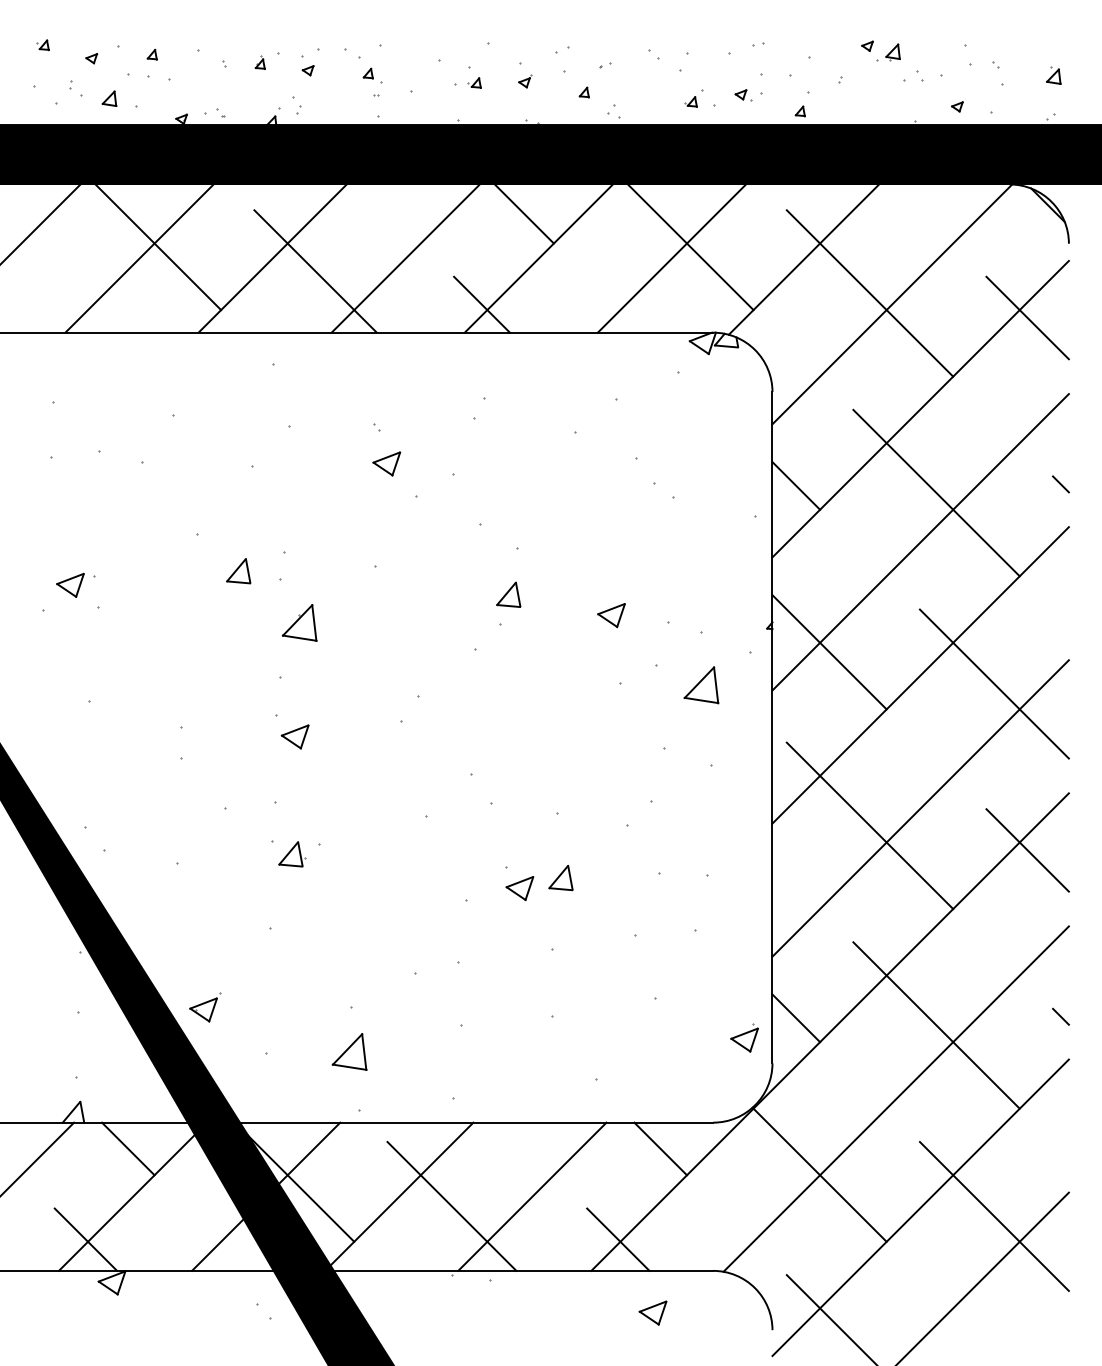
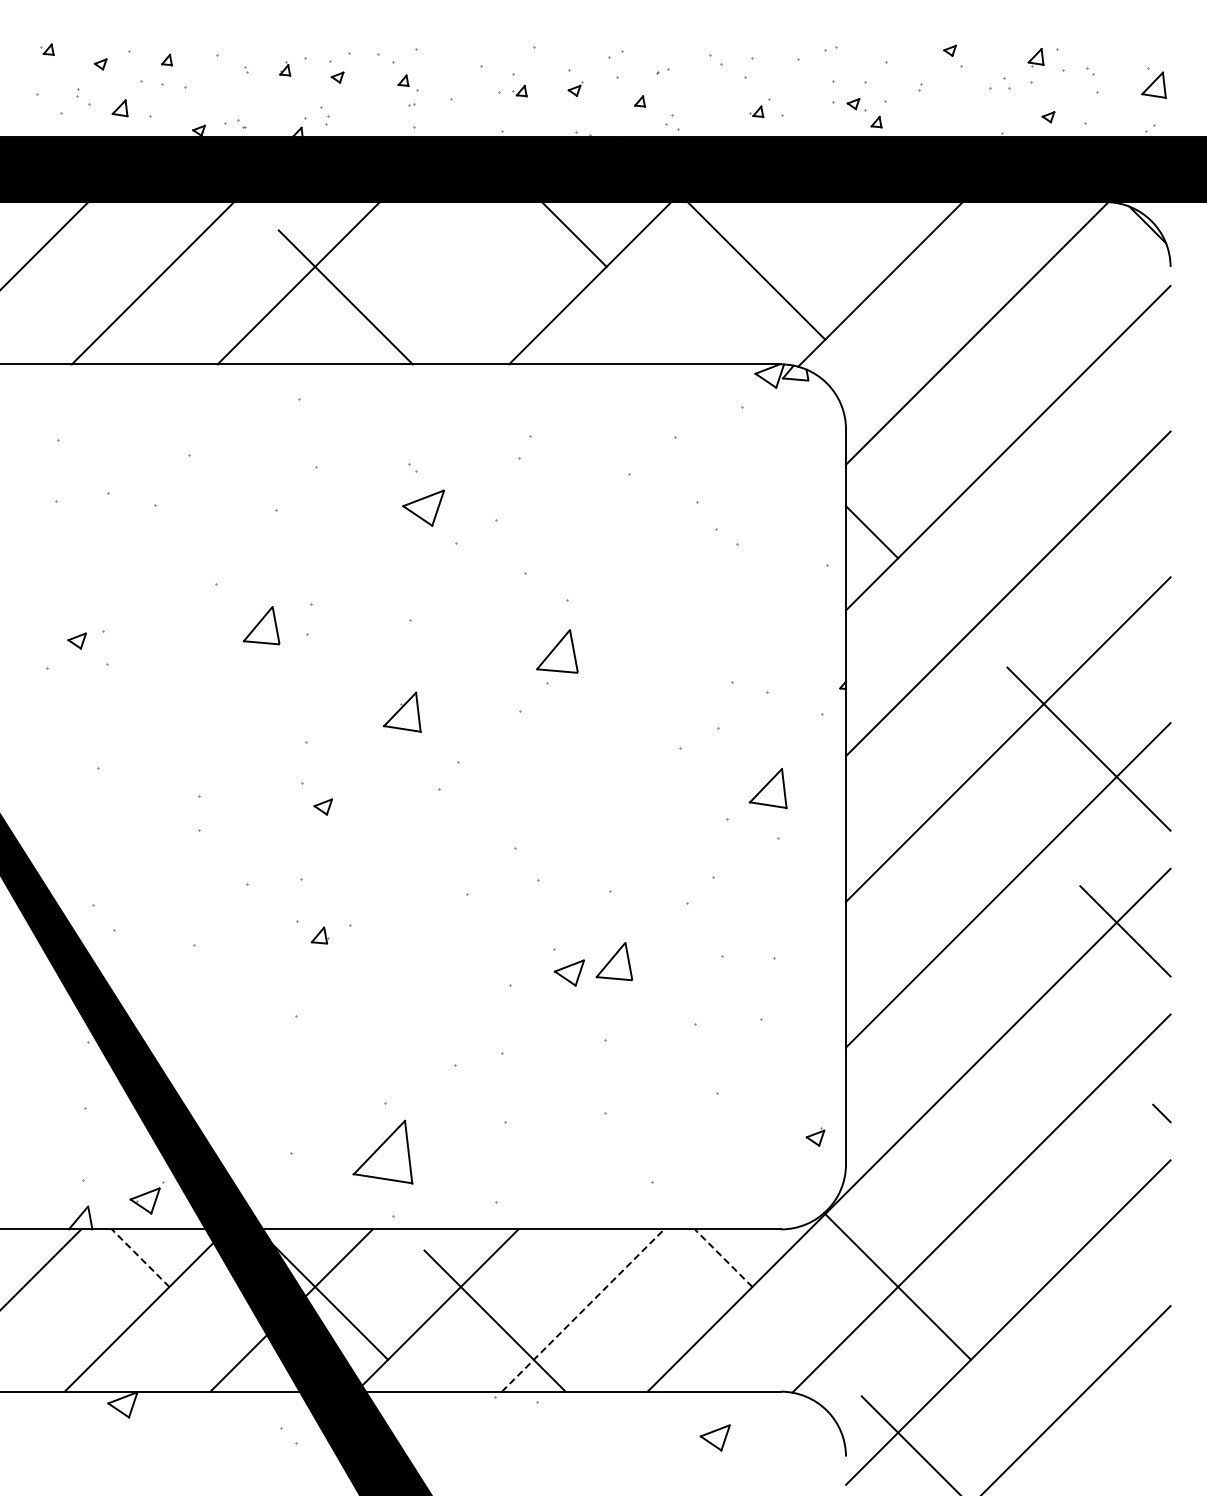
part: (892, 52) -> (1035, 57), moved
part: (1053, 75) -> (1153, 82), size x1.6
part: (743, 95) -> (856, 104), moved
line: (158, 246) -> (173, 270), removed
line: (405, 258) -> (444, 283), removed
line: (671, 258) -> (735, 283), removed
line: (869, 293) -> (952, 321), removed
line: (481, 304) -> (527, 333), removed
line: (1027, 318) -> (1125, 348), removed
part: (386, 463) -> (423, 507), size x1.4
line: (1060, 484) -> (1161, 530), removed
line: (936, 493) -> (1025, 540), removed
part: (238, 571) -> (261, 625), size x1.4
part: (69, 584) -> (76, 640), size x0.6
part: (508, 594) -> (556, 651), size x1.6
part: (611, 614) -> (669, 673), removed
part: (299, 622) -> (402, 711), moved
line: (829, 651) -> (908, 713), removed
part: (700, 685) -> (767, 788), moved
part: (294, 736) -> (322, 806), size x0.6
line: (869, 825) -> (952, 904), removed
part: (292, 854) -> (320, 935), size x0.6
part: (561, 877) -> (614, 961), size x1.4
part: (204, 1006) -> (146, 1197), moved
line: (796, 1018) -> (872, 1115), removed
line: (936, 1025) -> (1025, 1122), removed
part: (744, 1037) -> (815, 1136), size x0.6
part: (349, 1051) -> (382, 1151), size x1.6
line: (128, 1149) -> (140, 1258), solid -> dashed
line: (660, 1149) -> (723, 1258), solid -> dashed
line: (532, 1196) -> (583, 1310), solid -> dashed
line: (993, 1215) -> (1088, 1331), removed
line: (86, 1239) -> (94, 1357), removed
line: (618, 1239) -> (677, 1357), removed

